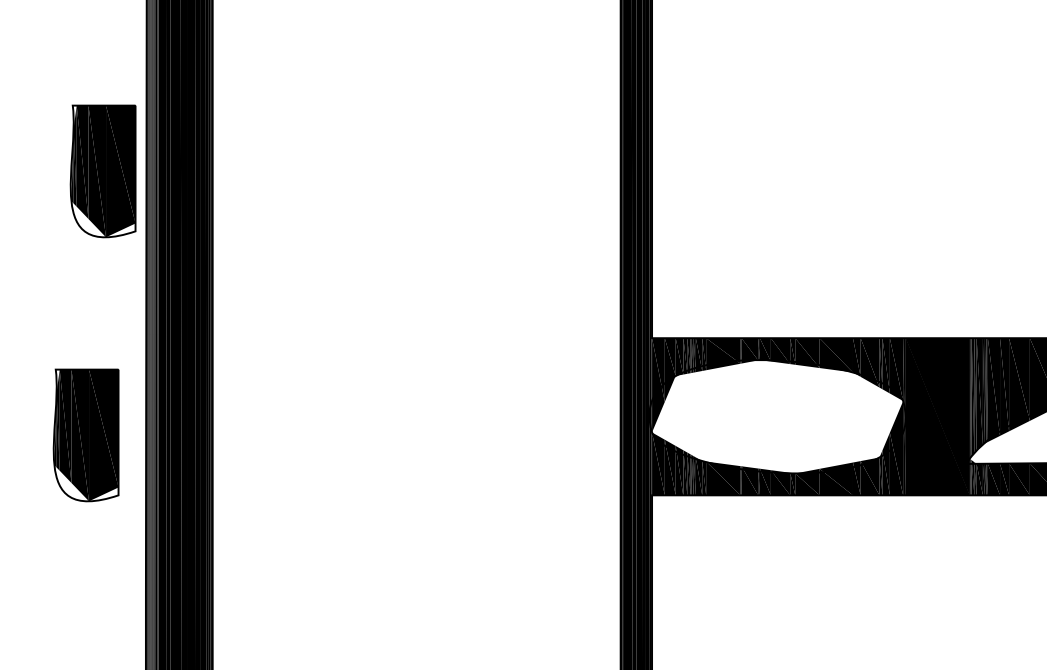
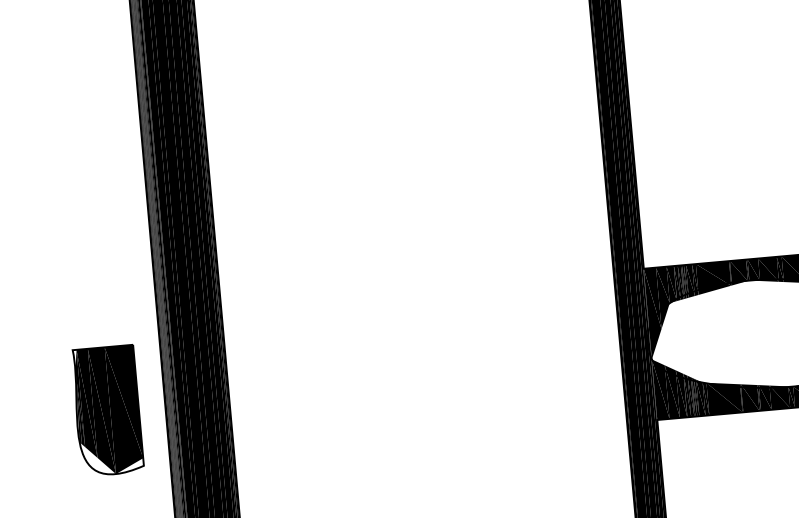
part: (102, 171) -> (100, 155), removed

